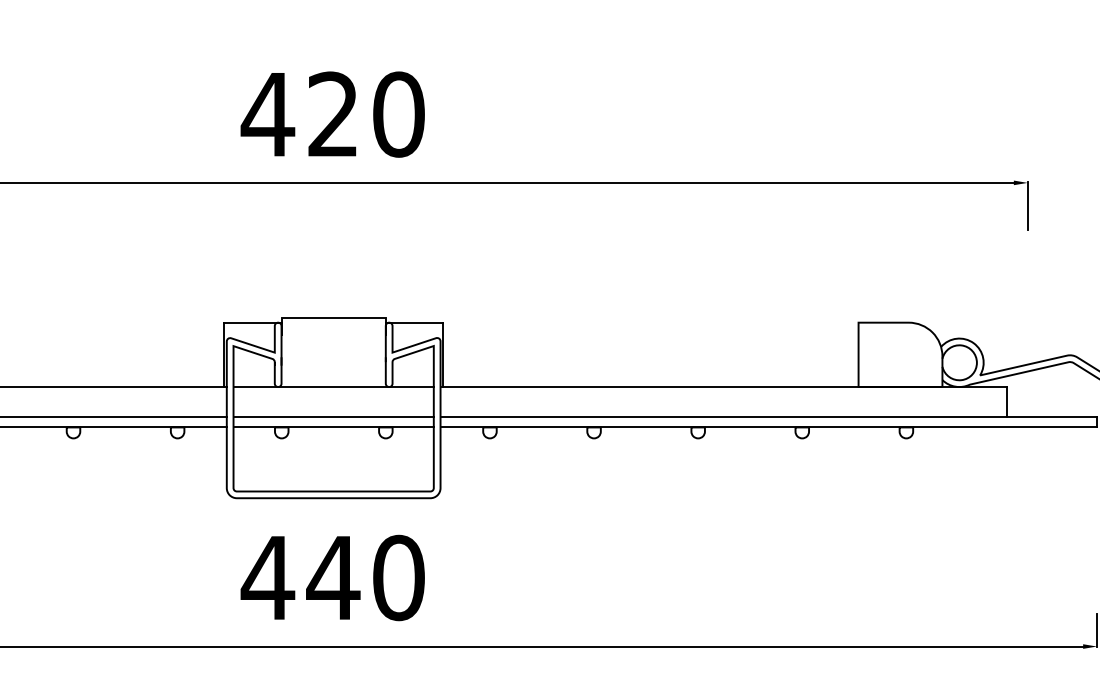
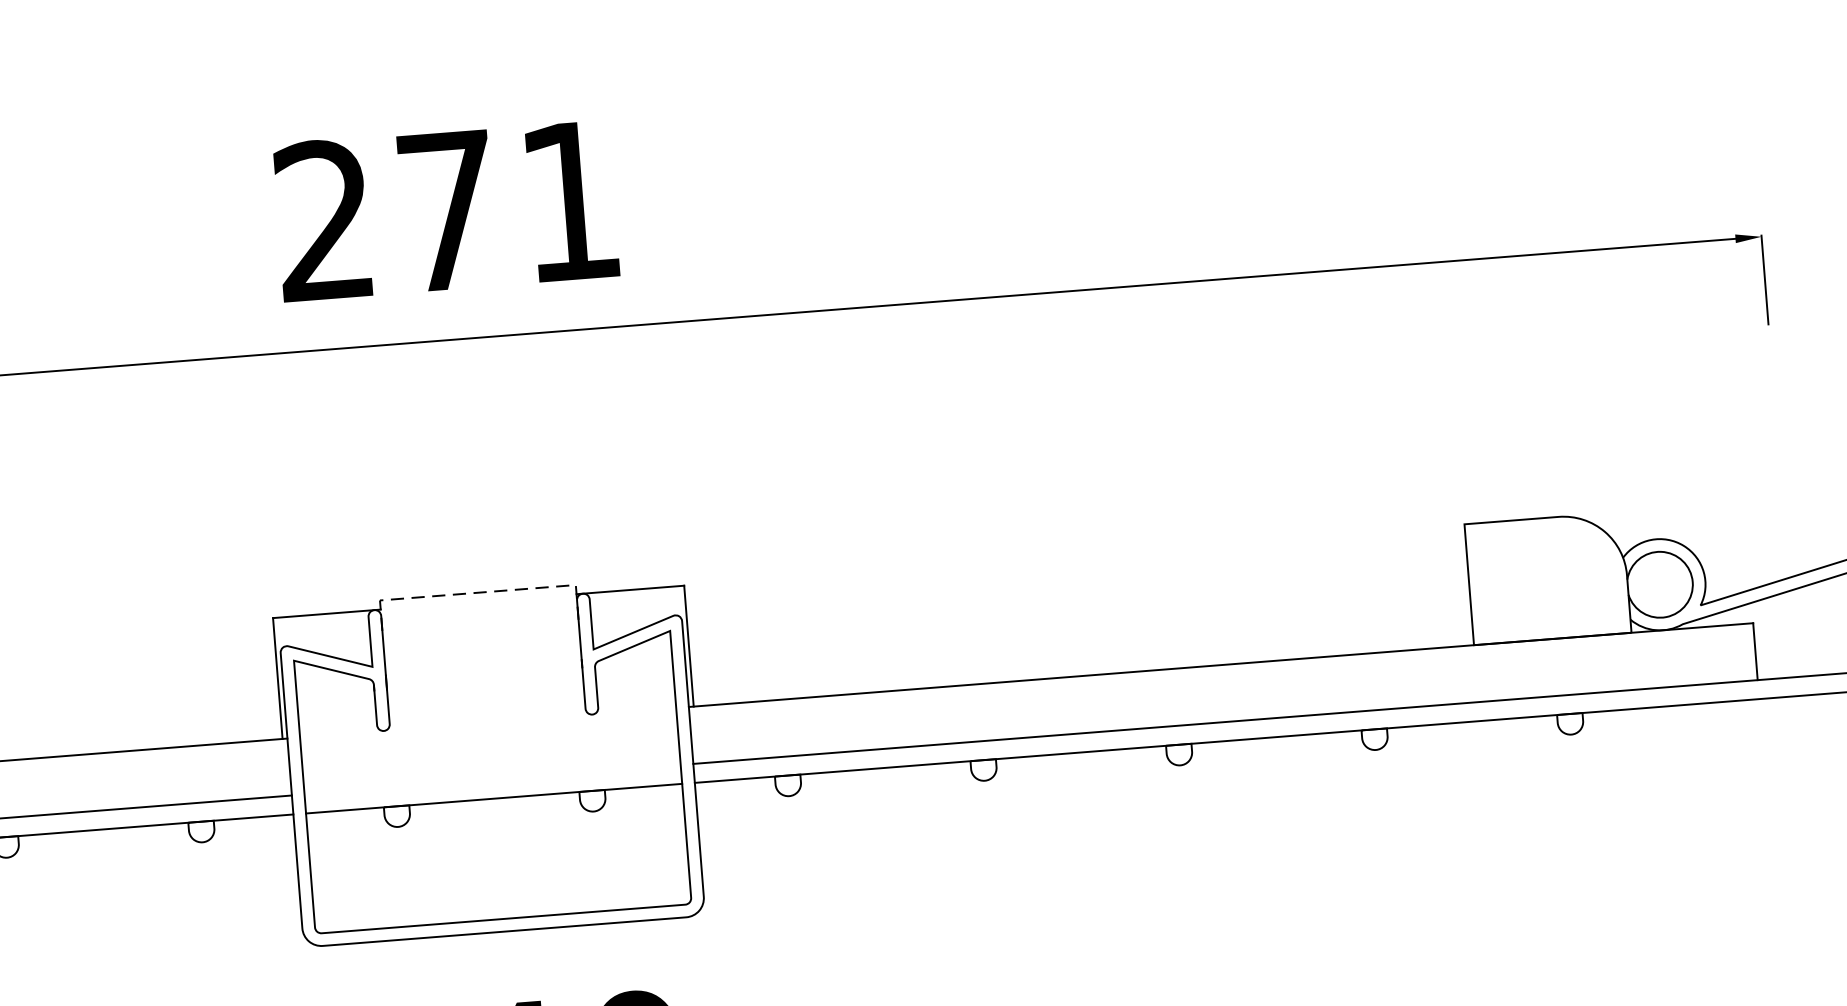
text: (332, 114) -> (445, 211), 420 -> 271
line: (333, 317) -> (477, 592), solid -> dashed
line: (333, 387) -> (487, 723), removed
line: (333, 417) -> (492, 780), removed

